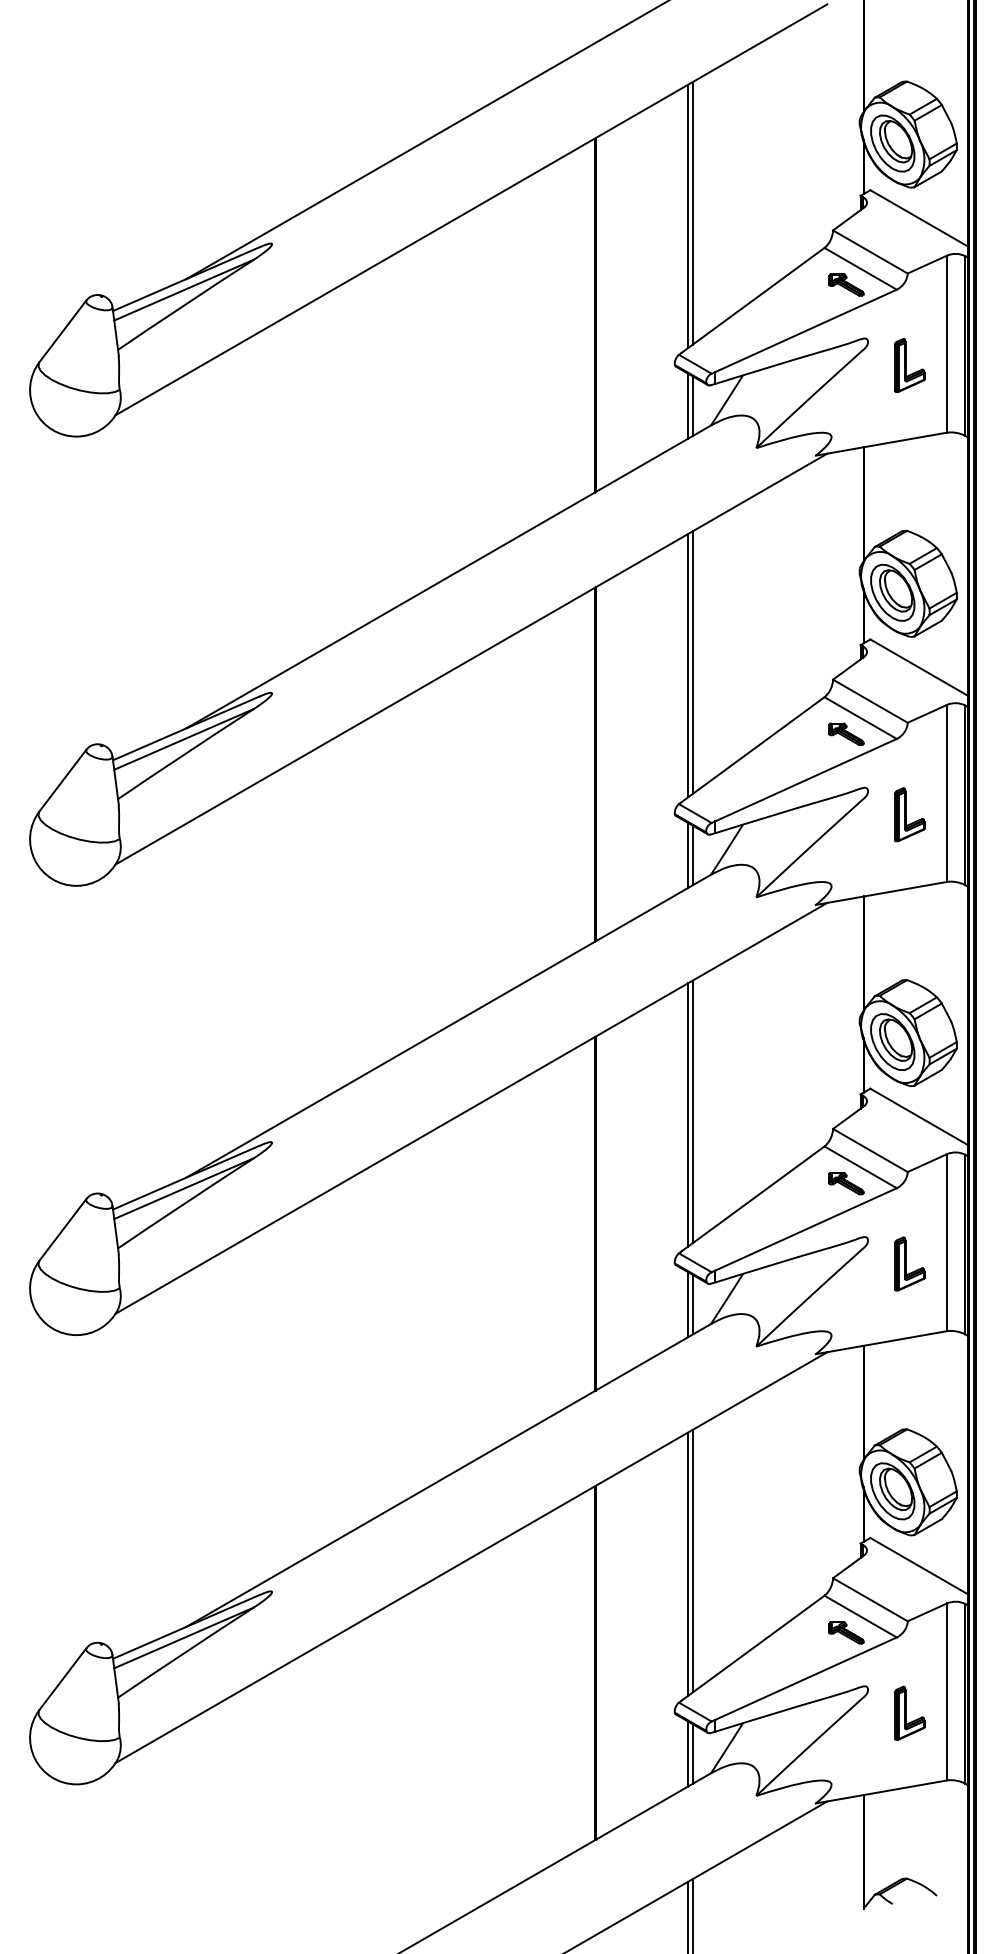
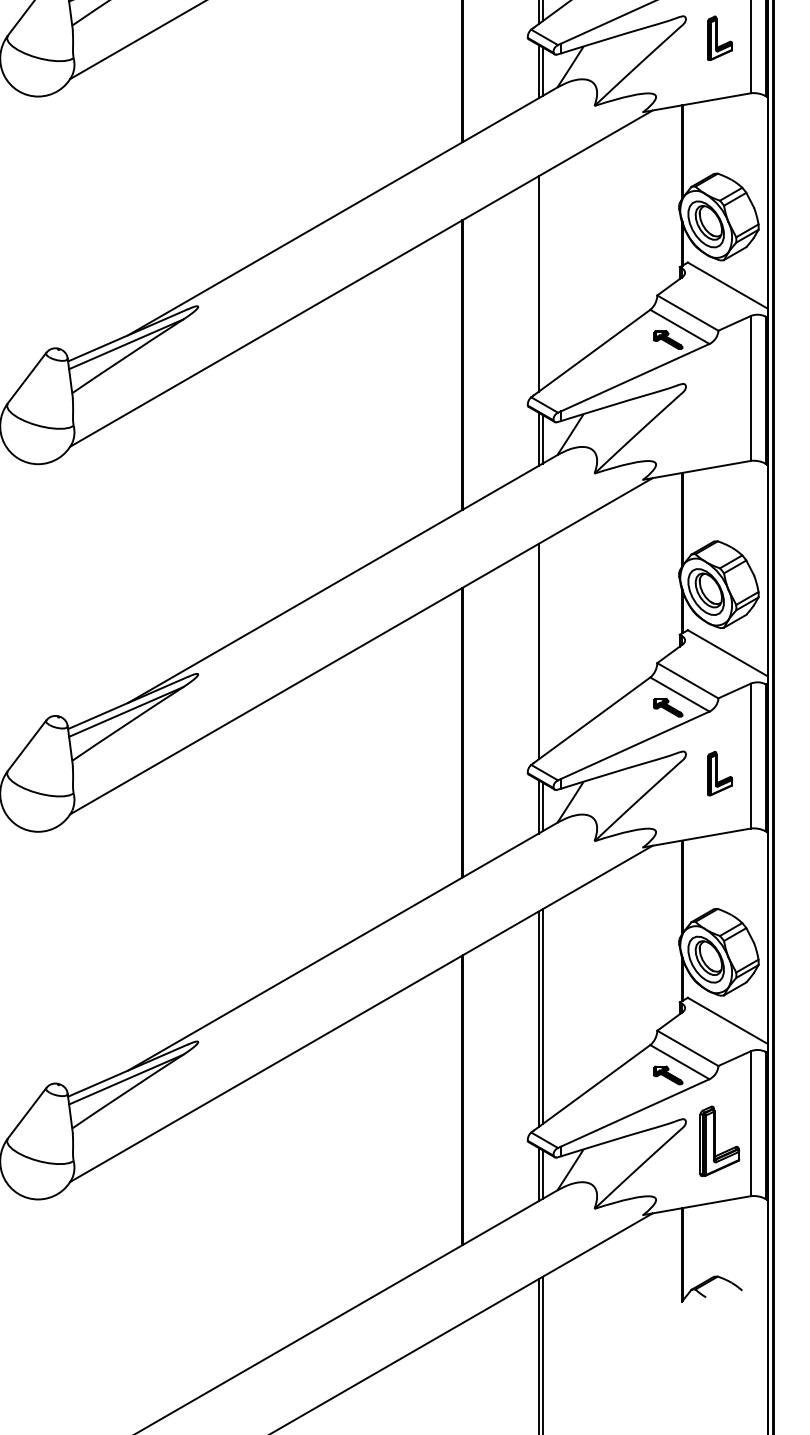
line: (692, 662) -> (542, 281), removed
part: (909, 814) -> (719, 405), removed
line: (692, 1111) -> (542, 648), removed
part: (909, 1712) -> (719, 1140), size x1.6

